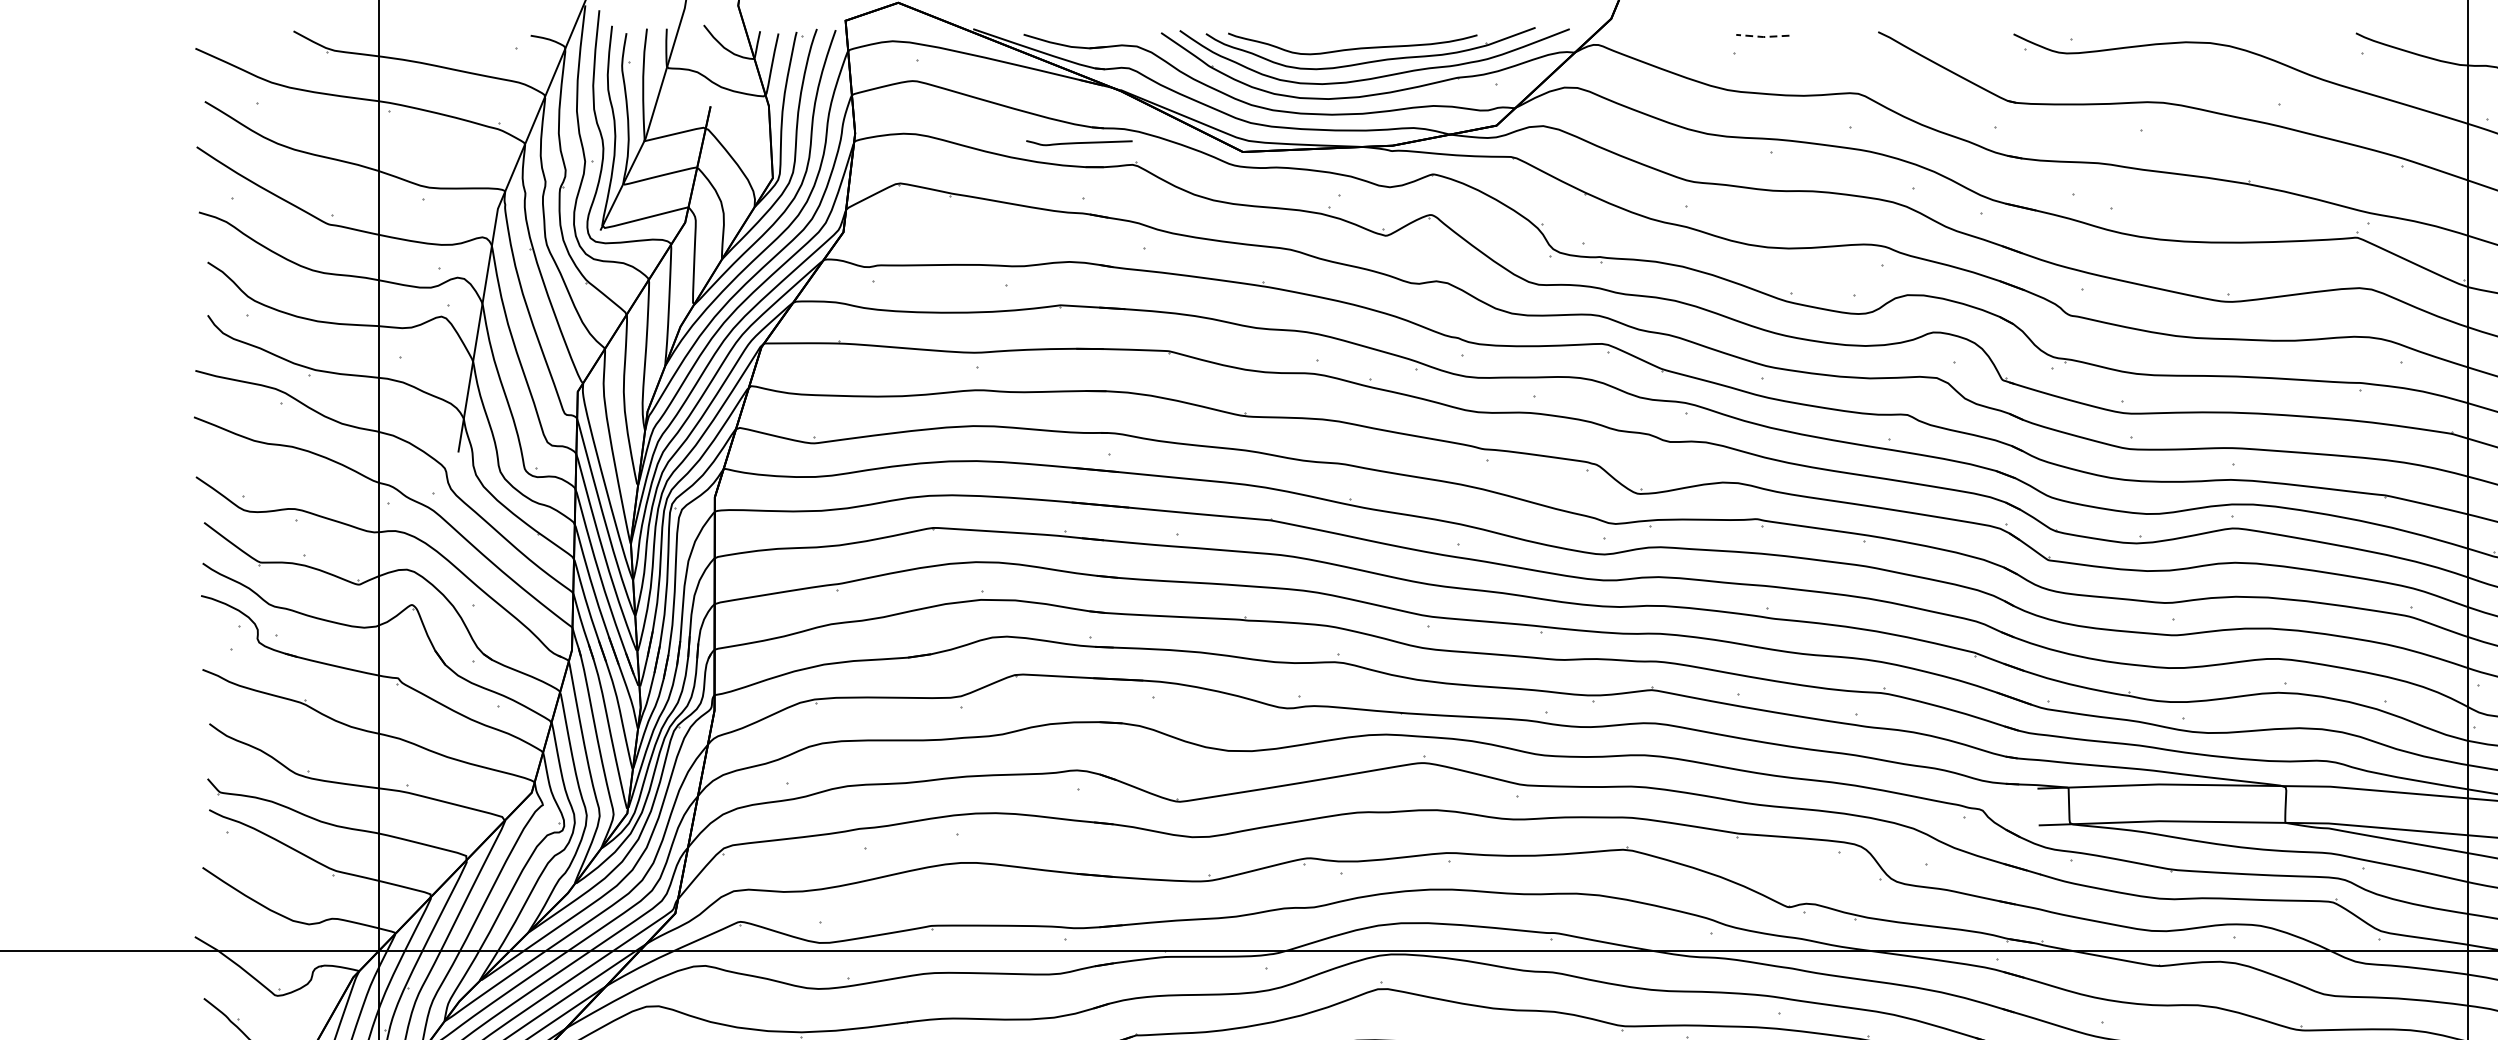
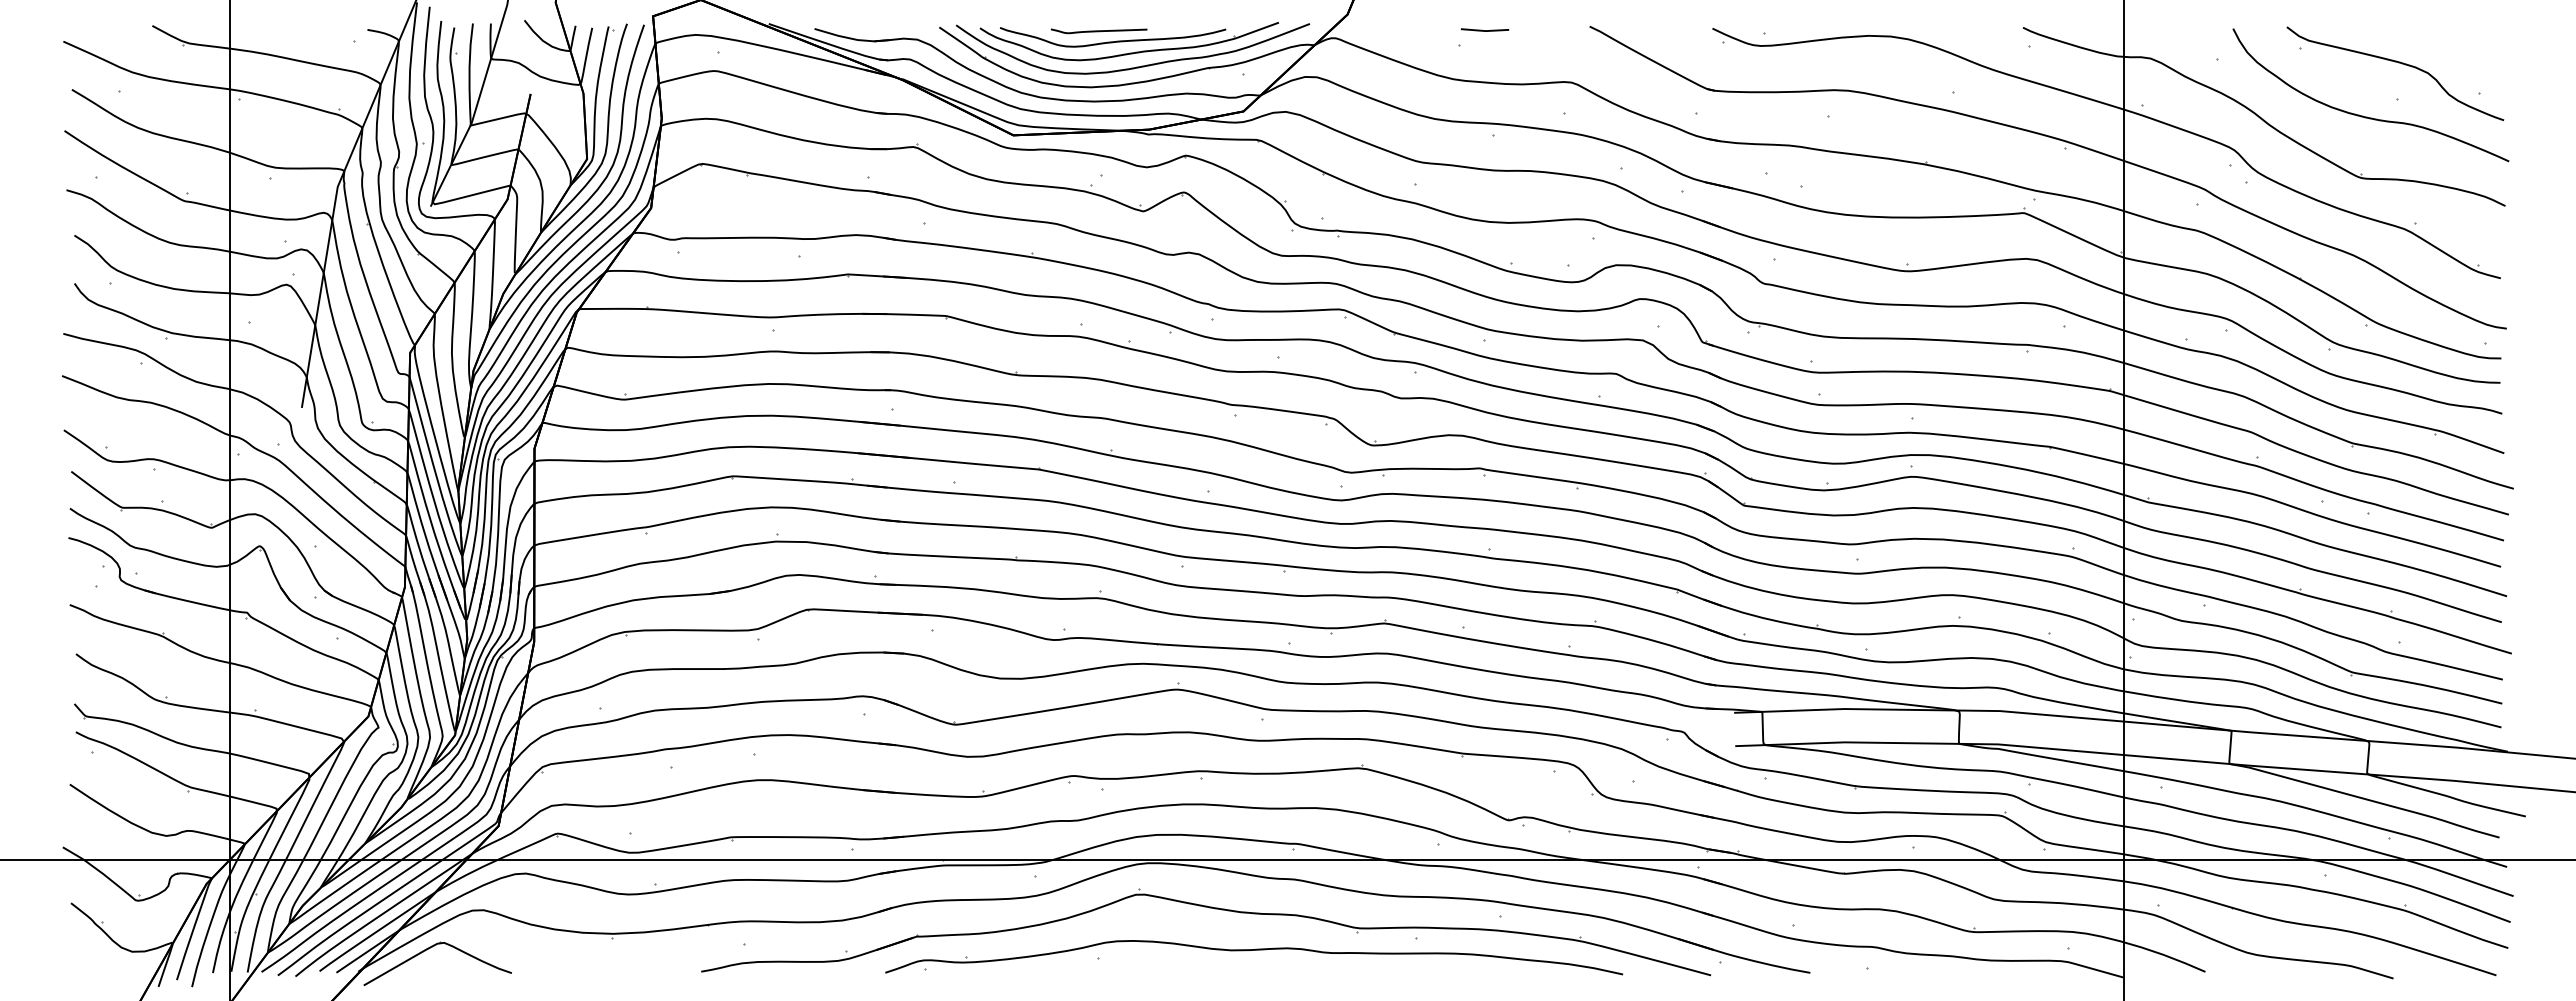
line: (1762, 37) -> (1484, 31), dashed -> solid
curve: (1079, 143) -> (1099, 31), moved

